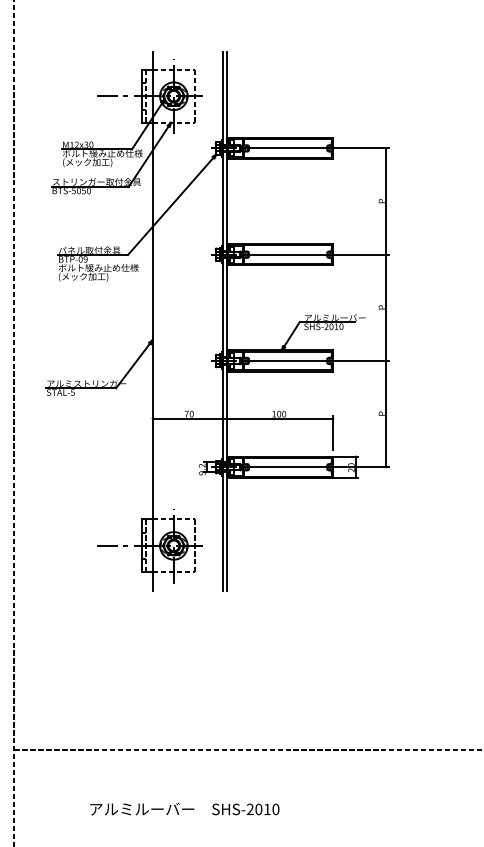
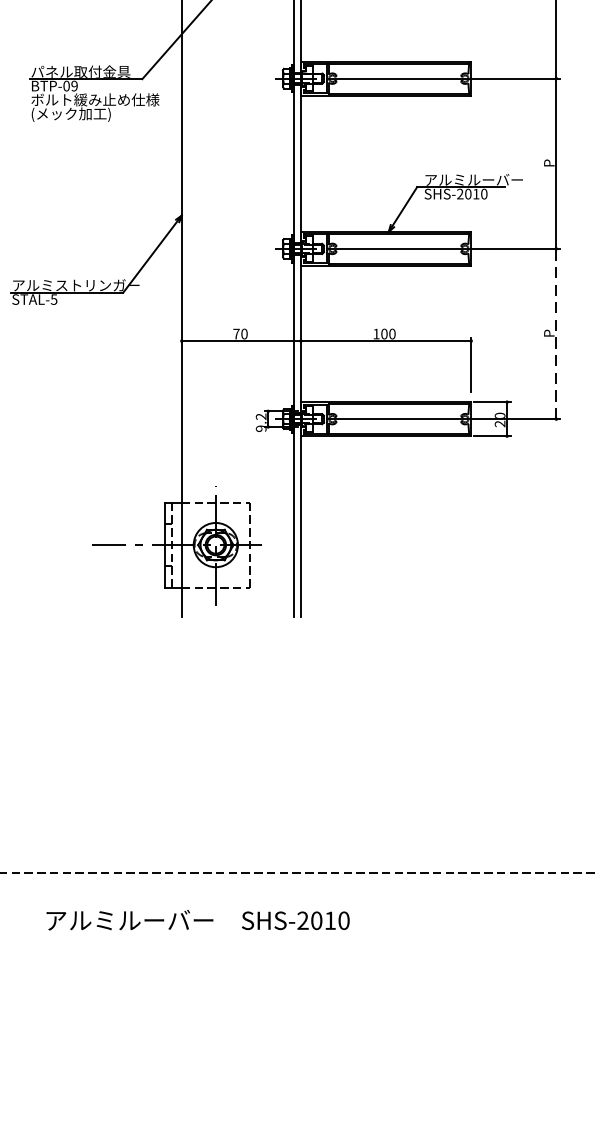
line: (386, 413) -> (556, 333), solid -> dashed
text: (184, 808) -> (197, 919), moved

